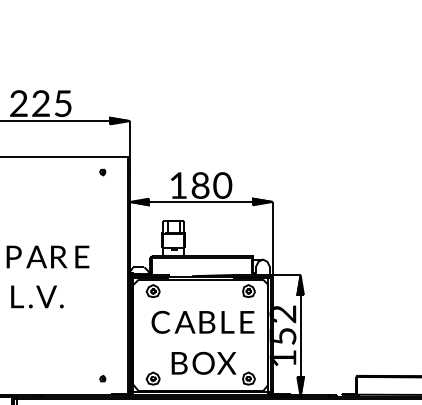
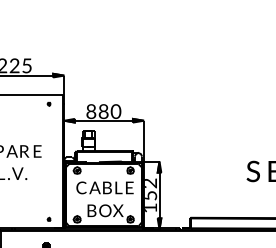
text: (178, 185) -> (91, 111), 1 -> 8

